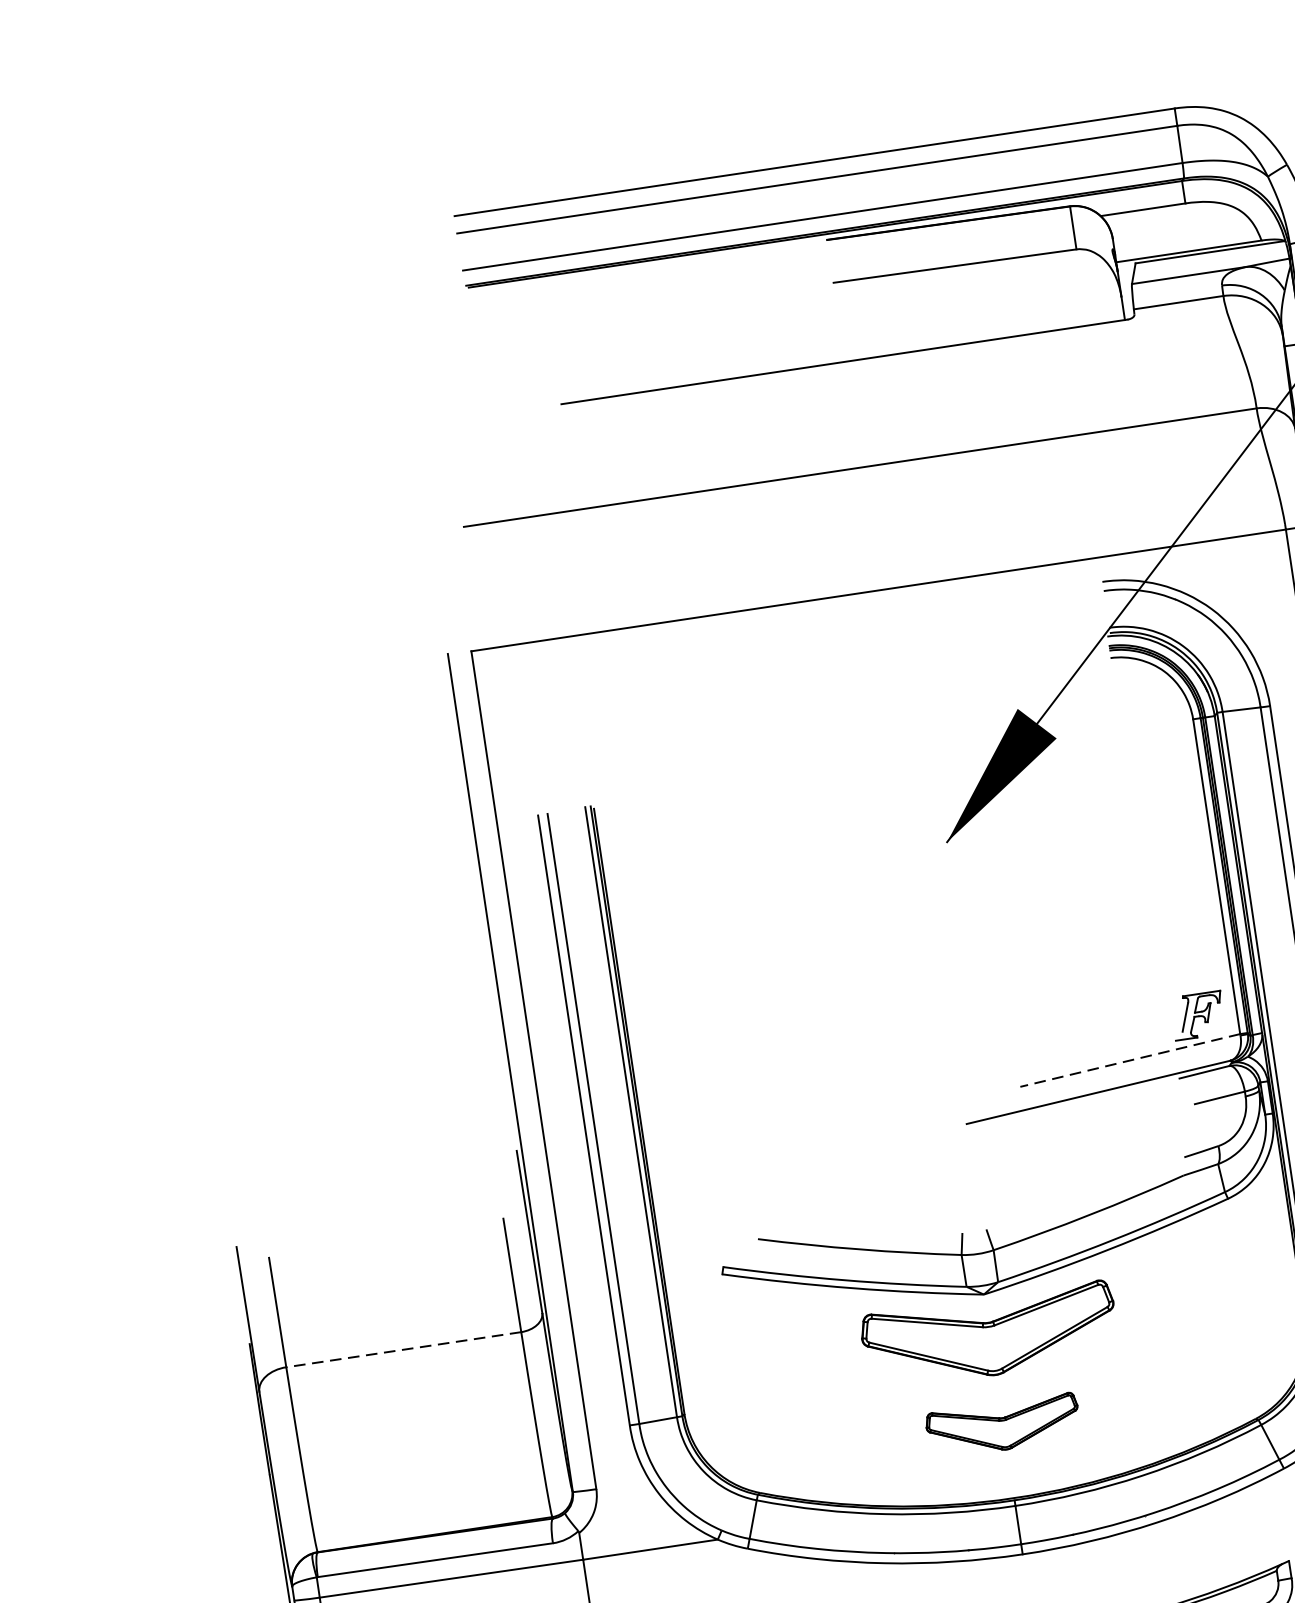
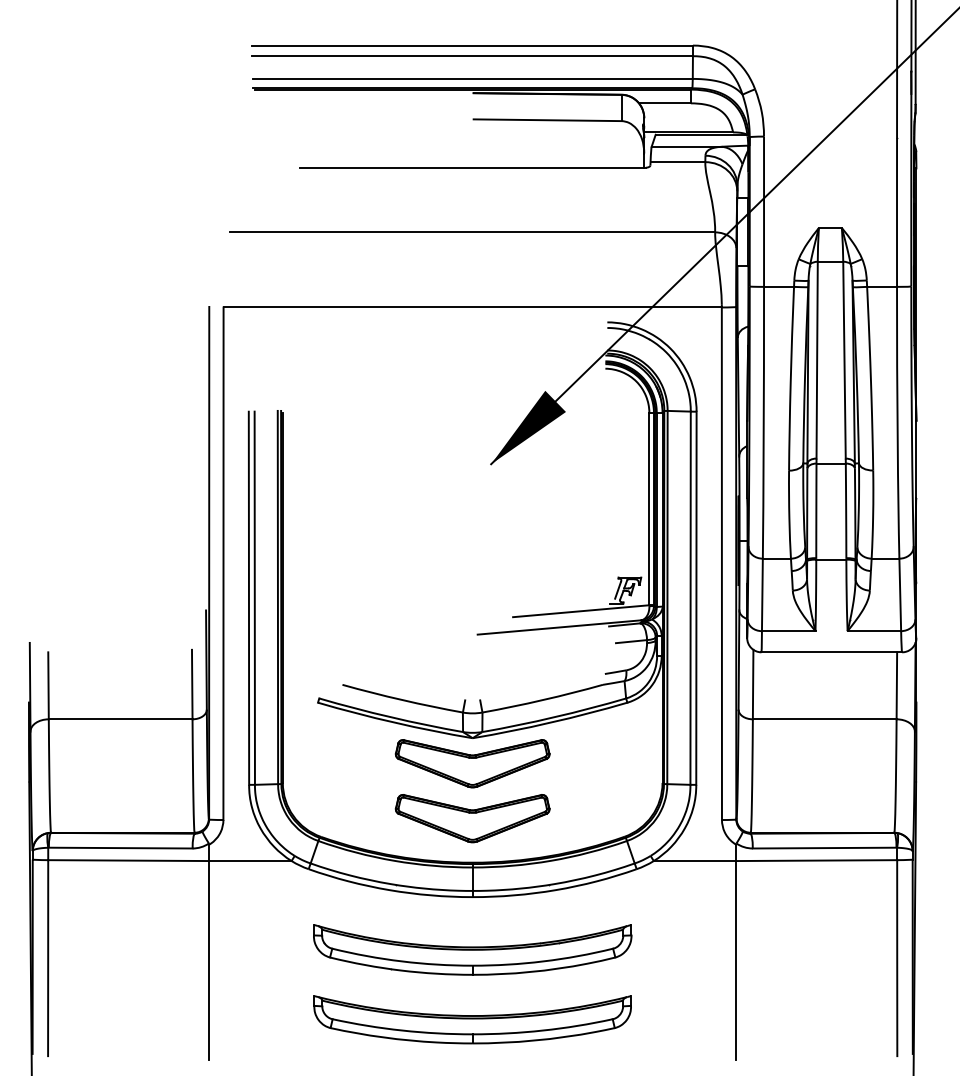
line: (1129, 1061) -> (580, 611), dashed -> solid
line: (403, 1350) -> (120, 719), dashed -> solid
part: (1003, 1425) -> (472, 818), size x1.67

